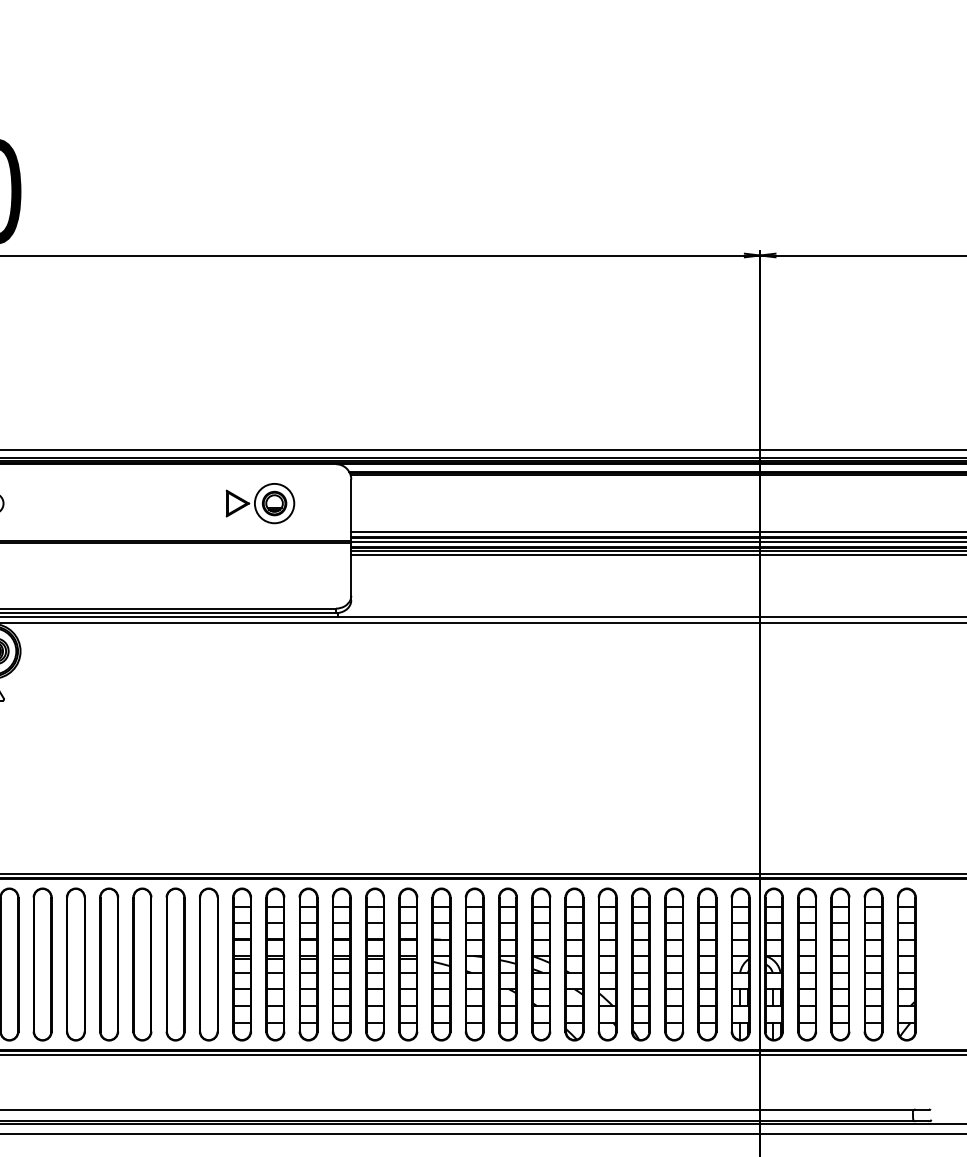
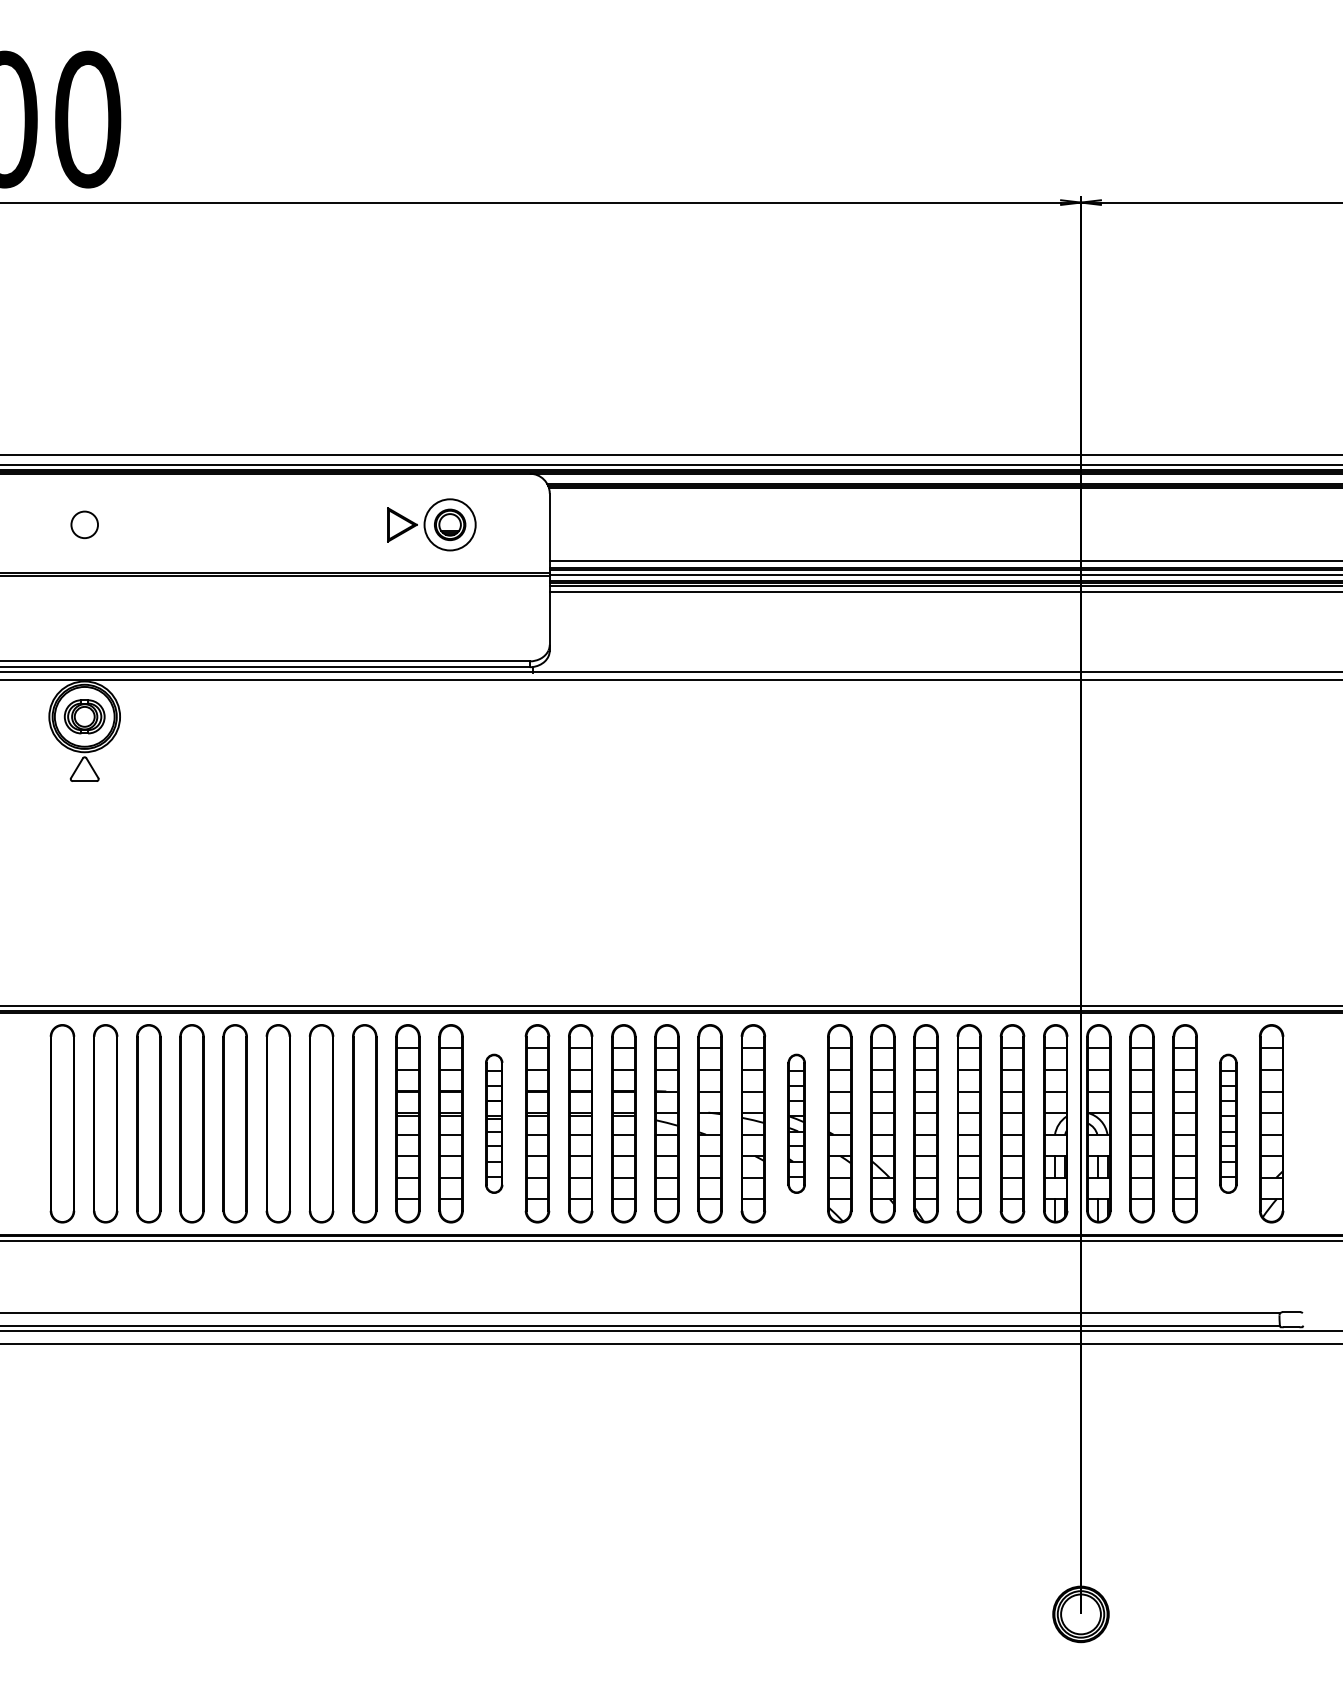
part: (307, 964) -> (493, 1123), size x0.7
part: (541, 964) -> (796, 1123), size x0.7
part: (873, 964) -> (1228, 1123), size x0.7

